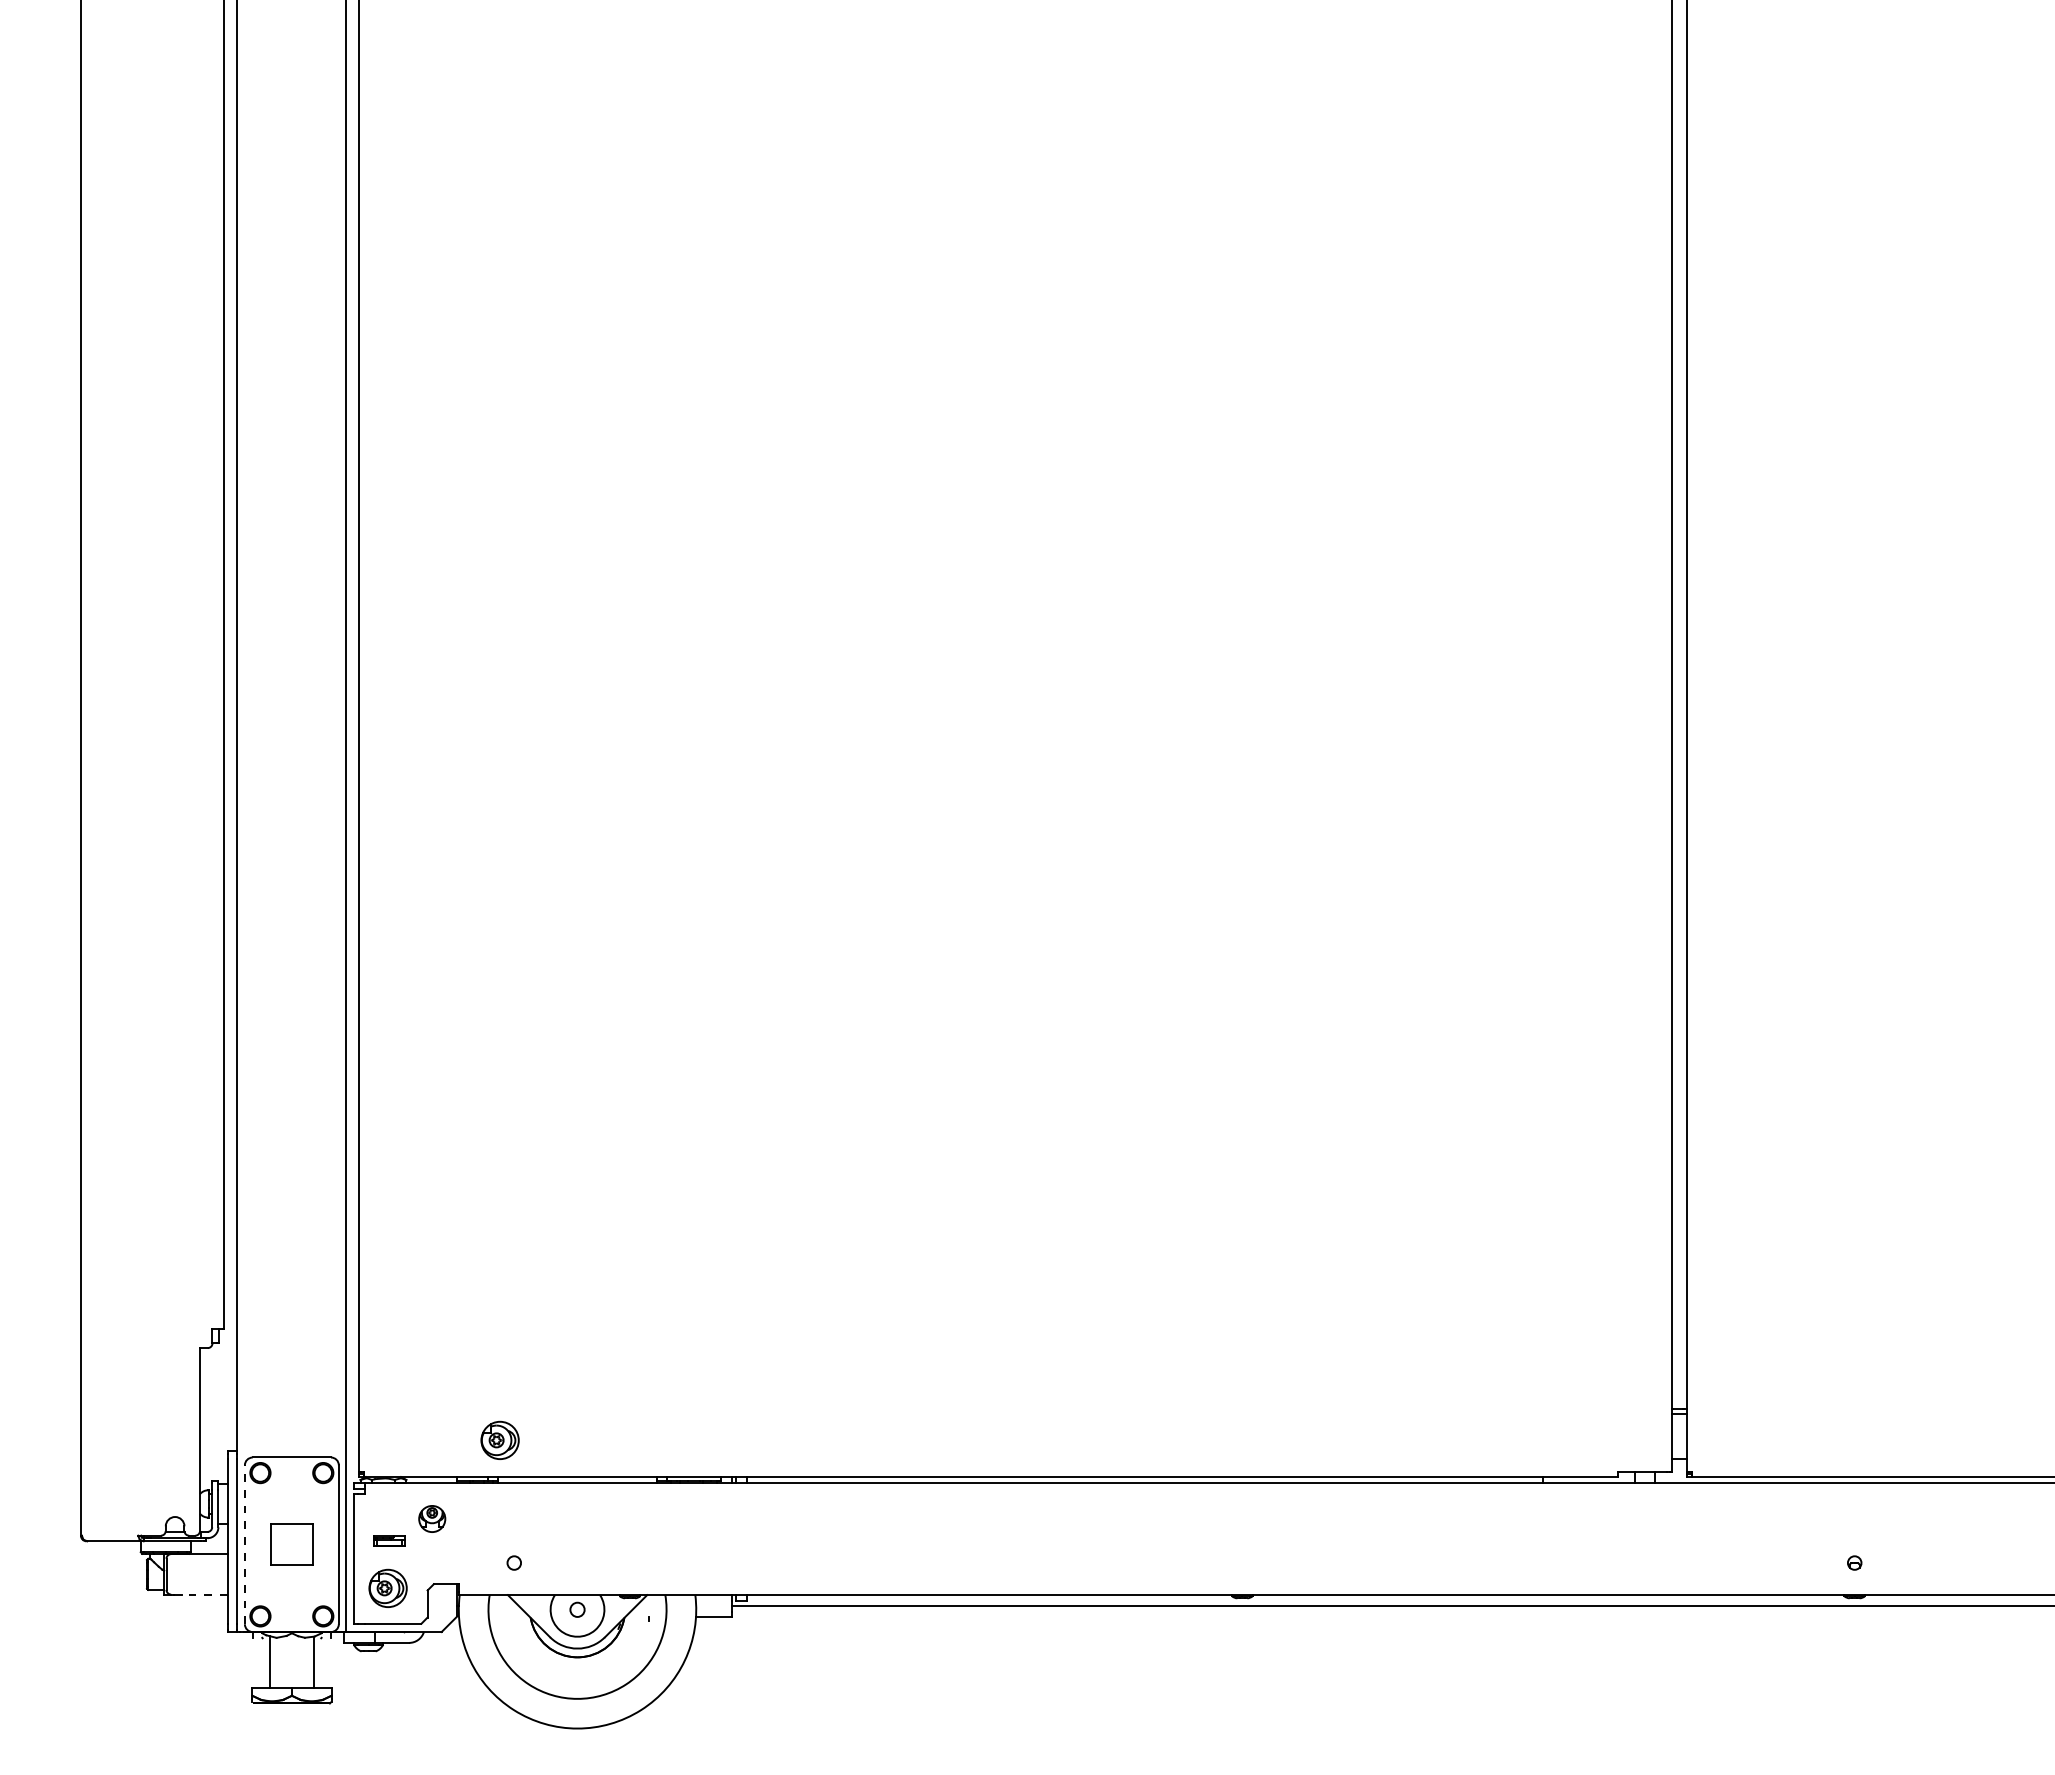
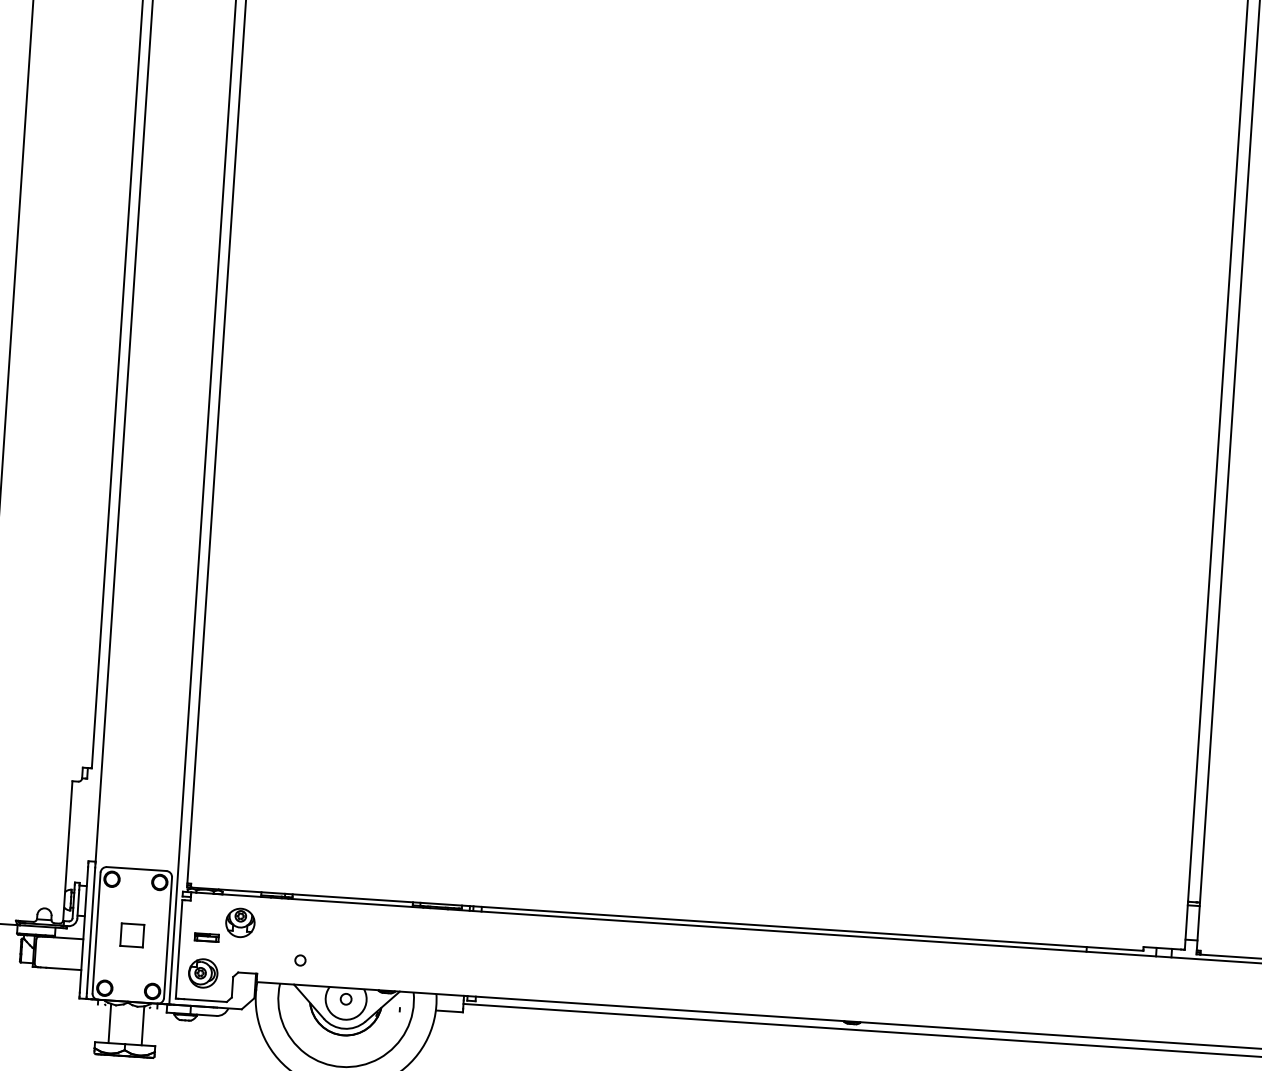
part: (499, 1439) -> (295, 865), removed
part: (431, 1518) -> (239, 922), size x1.43
line: (244, 1544) -> (96, 932), dashed -> solid
part: (291, 1544) -> (132, 935), size x0.71
line: (205, 1594) -> (64, 968), dashed -> solid

